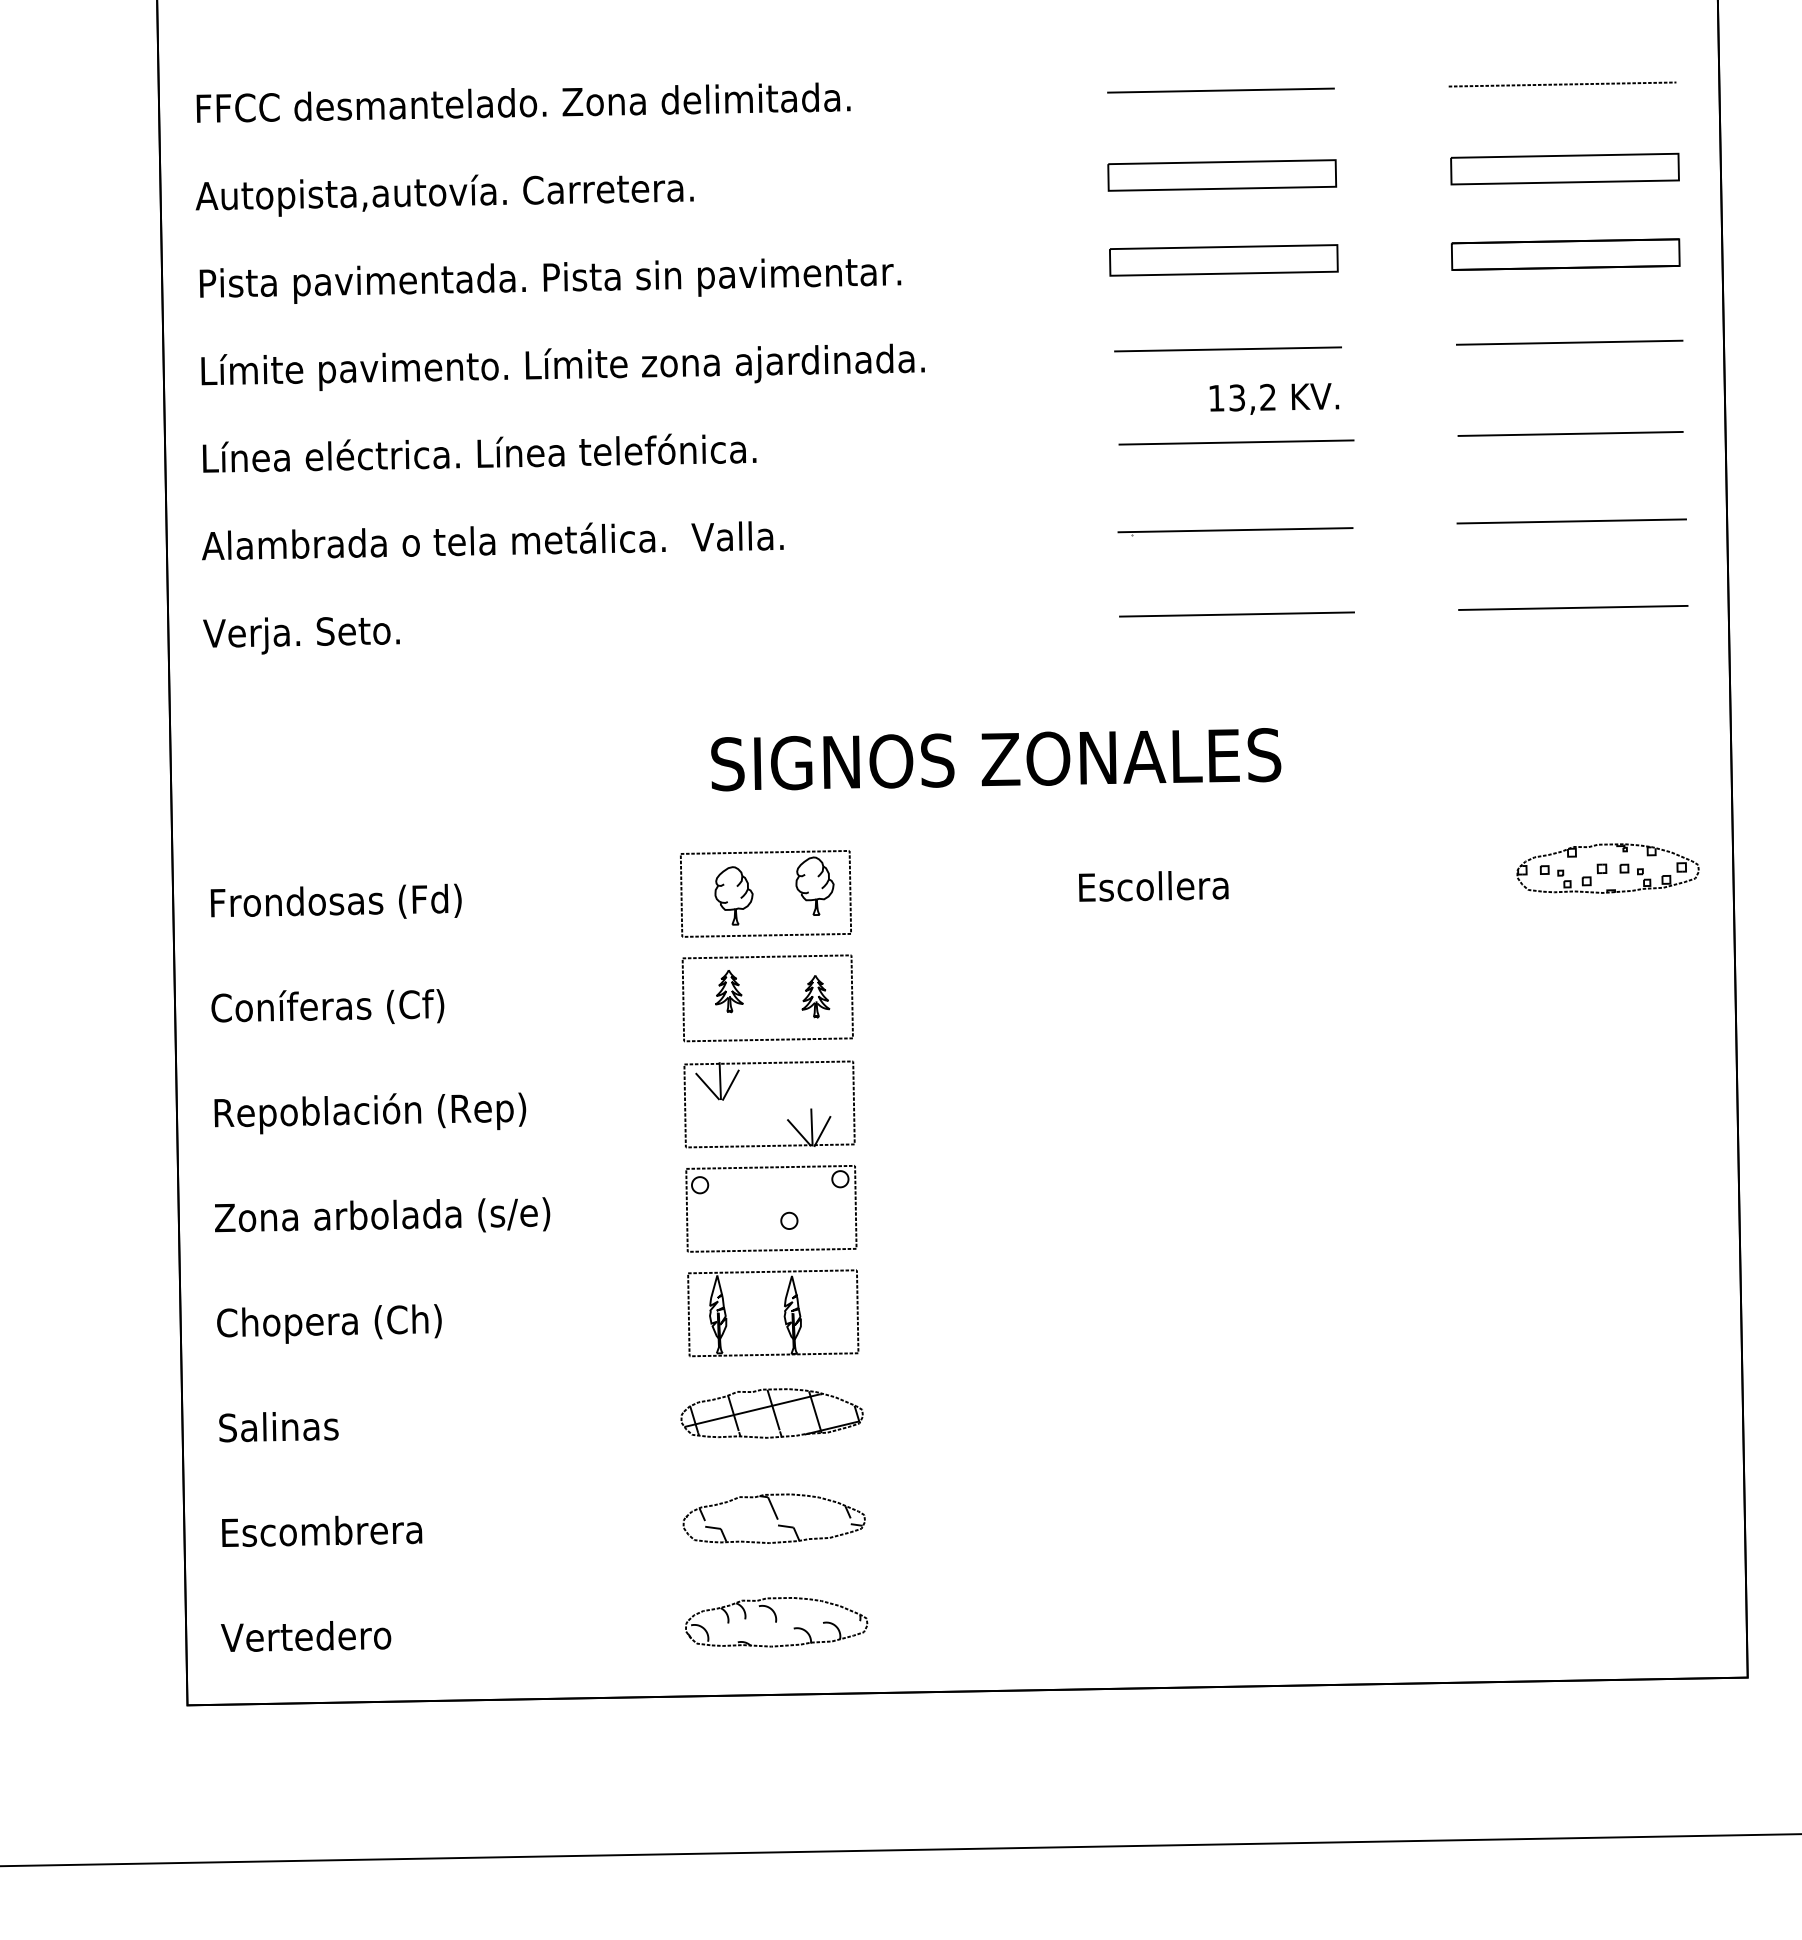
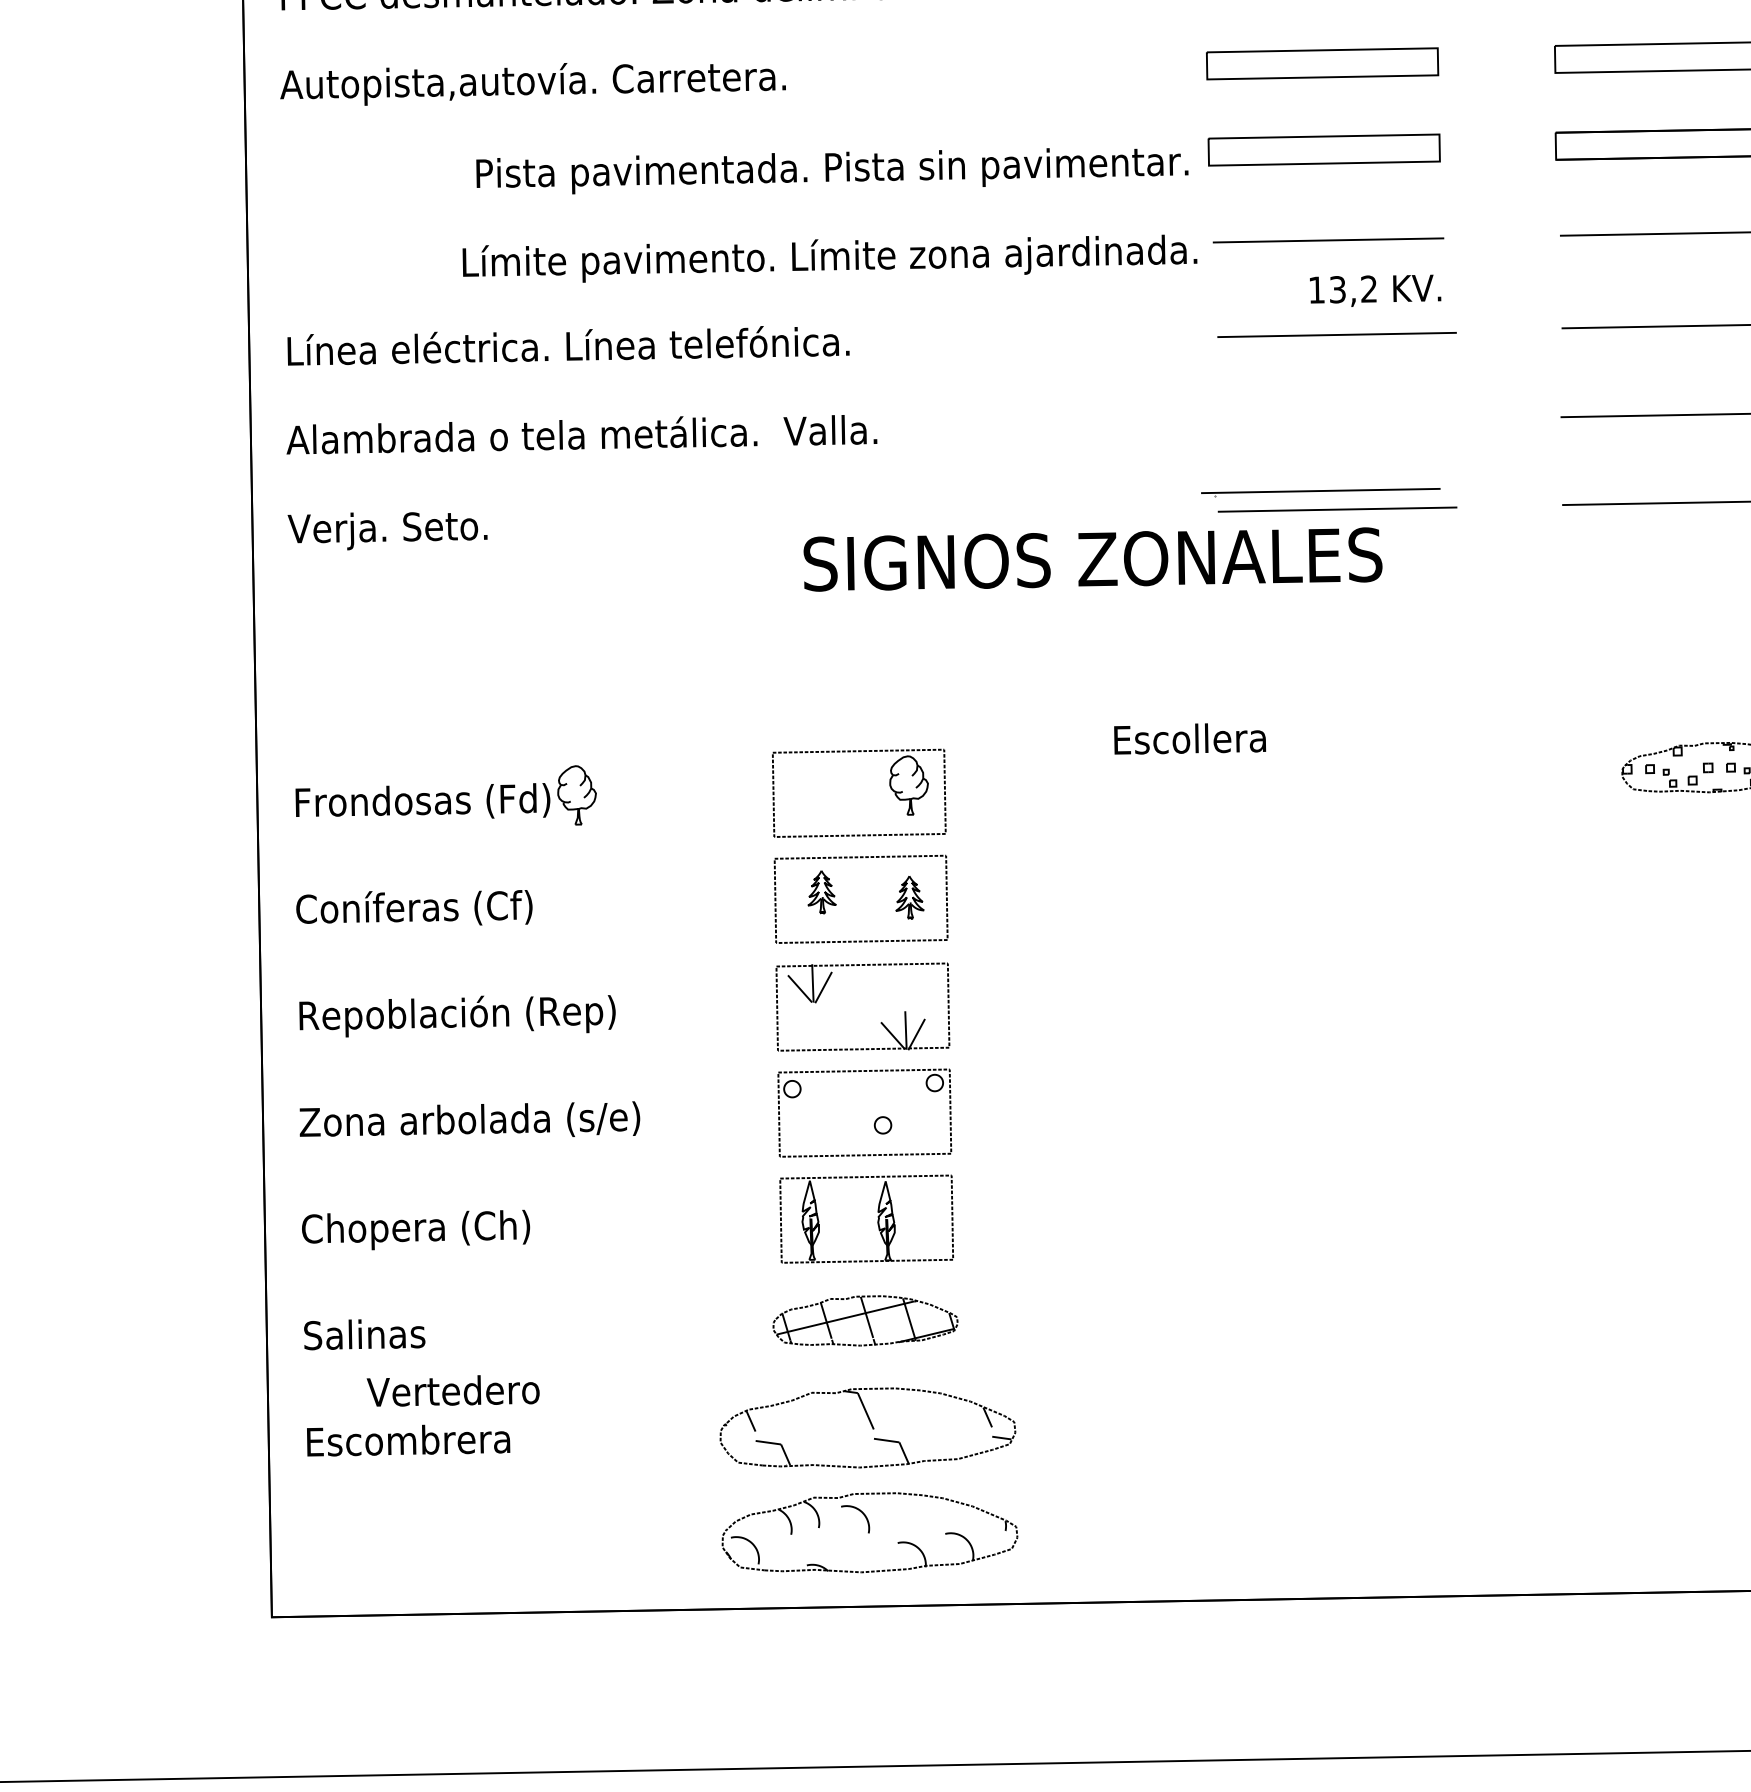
text: (550, 280) -> (832, 170), moved
text: (562, 366) -> (829, 257), moved
part: (1235, 531) -> (1320, 492), moved
text: (996, 759) -> (1093, 559), moved
text: (1153, 886) -> (1189, 739), moved
part: (733, 895) -> (576, 794), moved
part: (773, 1518) -> (866, 1427), size x1.6
part: (776, 1622) -> (869, 1533), size x1.6
text: (306, 1636) -> (453, 1390), moved

